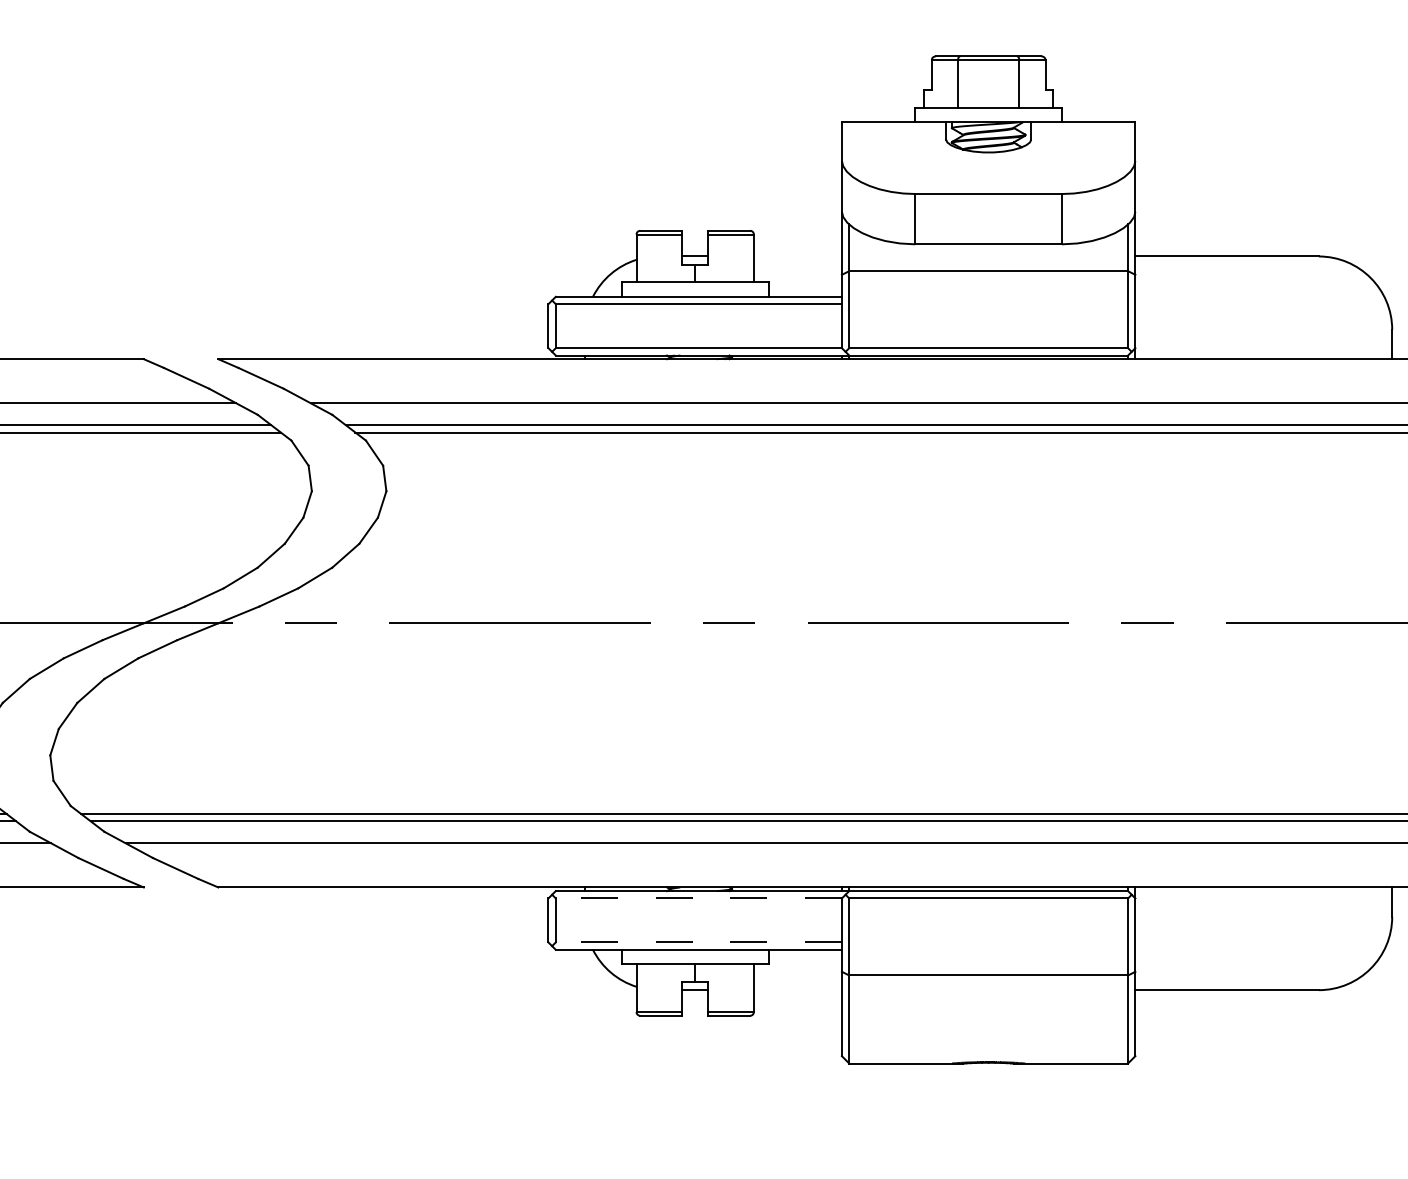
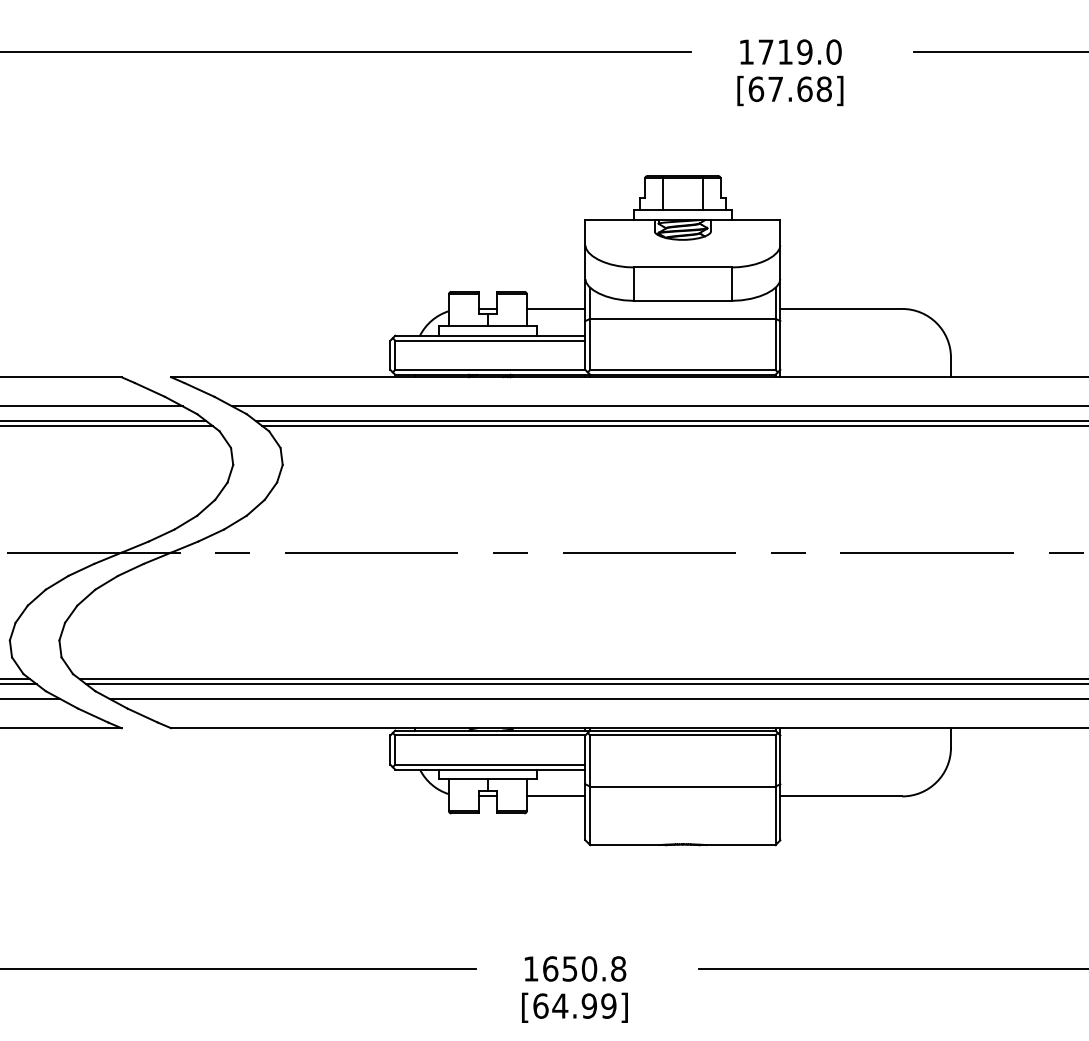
line: (796, 255) -> (555, 308), added
line: (697, 898) -> (489, 735), dashed -> solid
line: (697, 942) -> (489, 764), dashed -> solid
line: (796, 990) -> (555, 796), added

